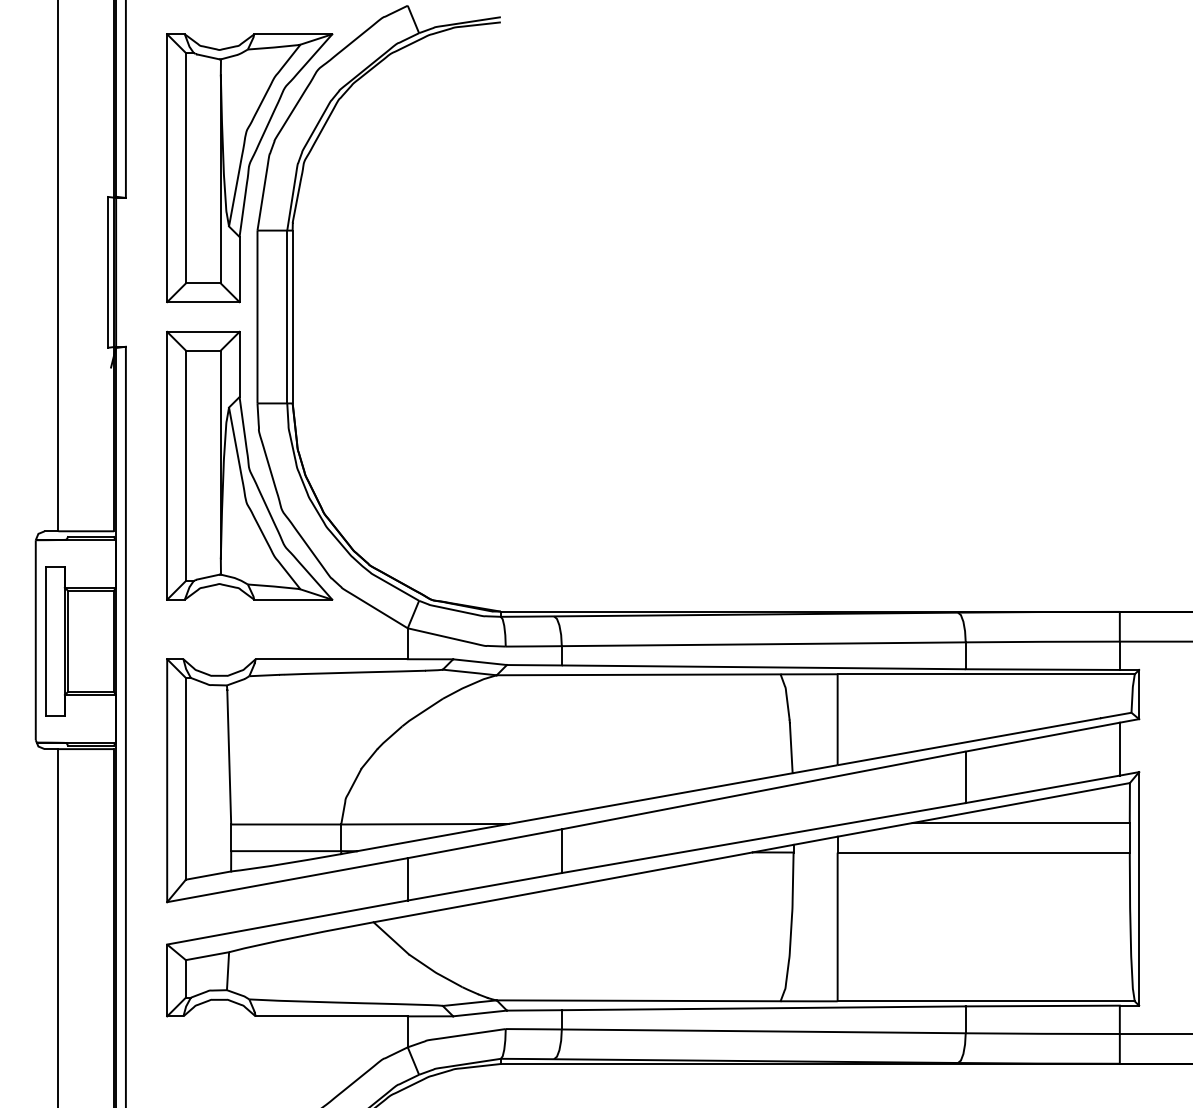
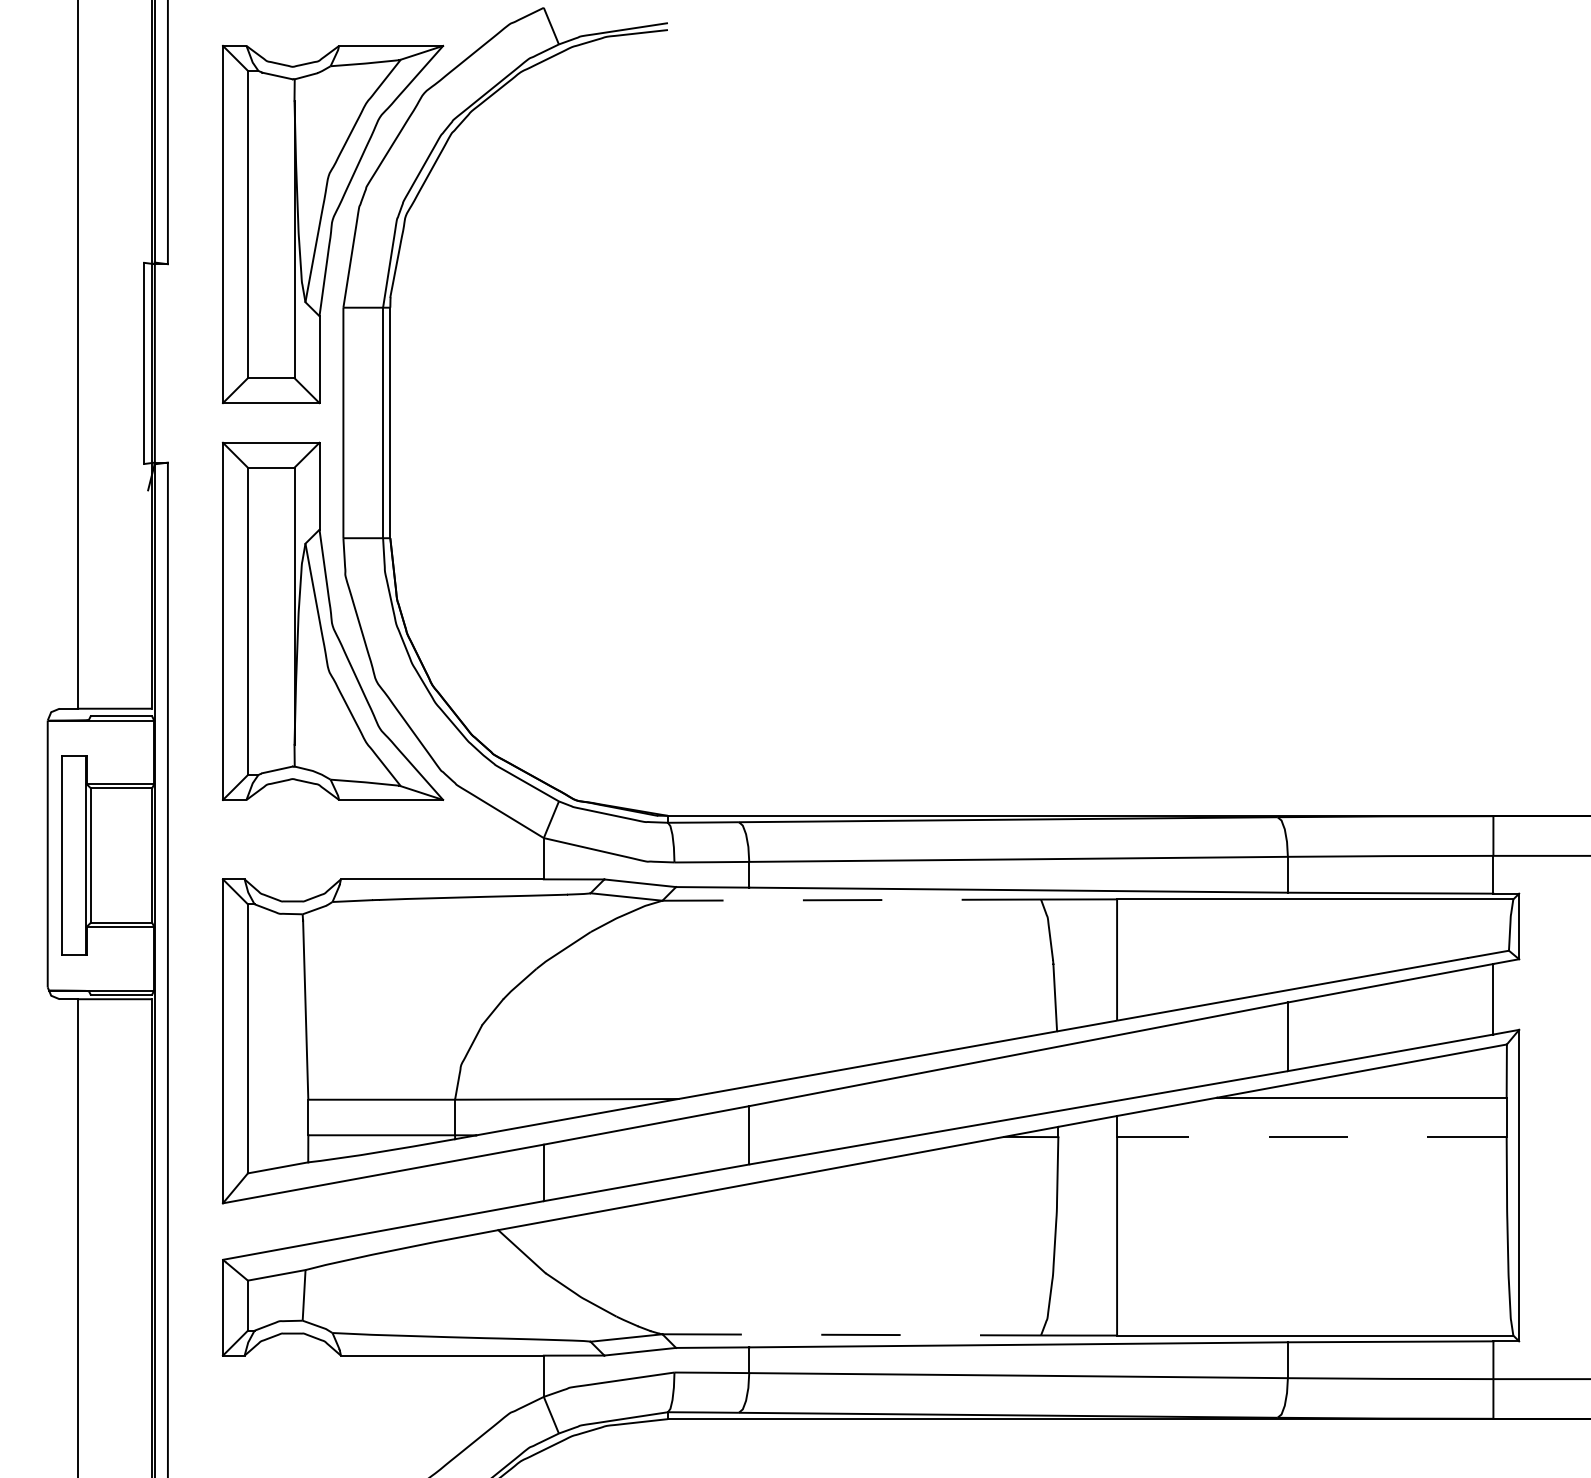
line: (638, 674) -> (851, 899), solid -> dashed
line: (983, 852) -> (1311, 1137), solid -> dashed
line: (638, 1000) -> (851, 1334), solid -> dashed

